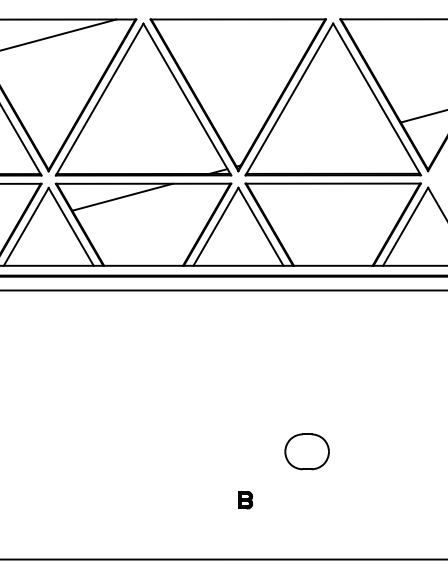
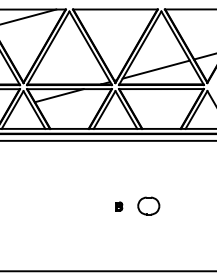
line: (320, 143) -> (155, 69), added
part: (306, 450) -> (148, 205), moved
part: (246, 500) -> (119, 206), moved

